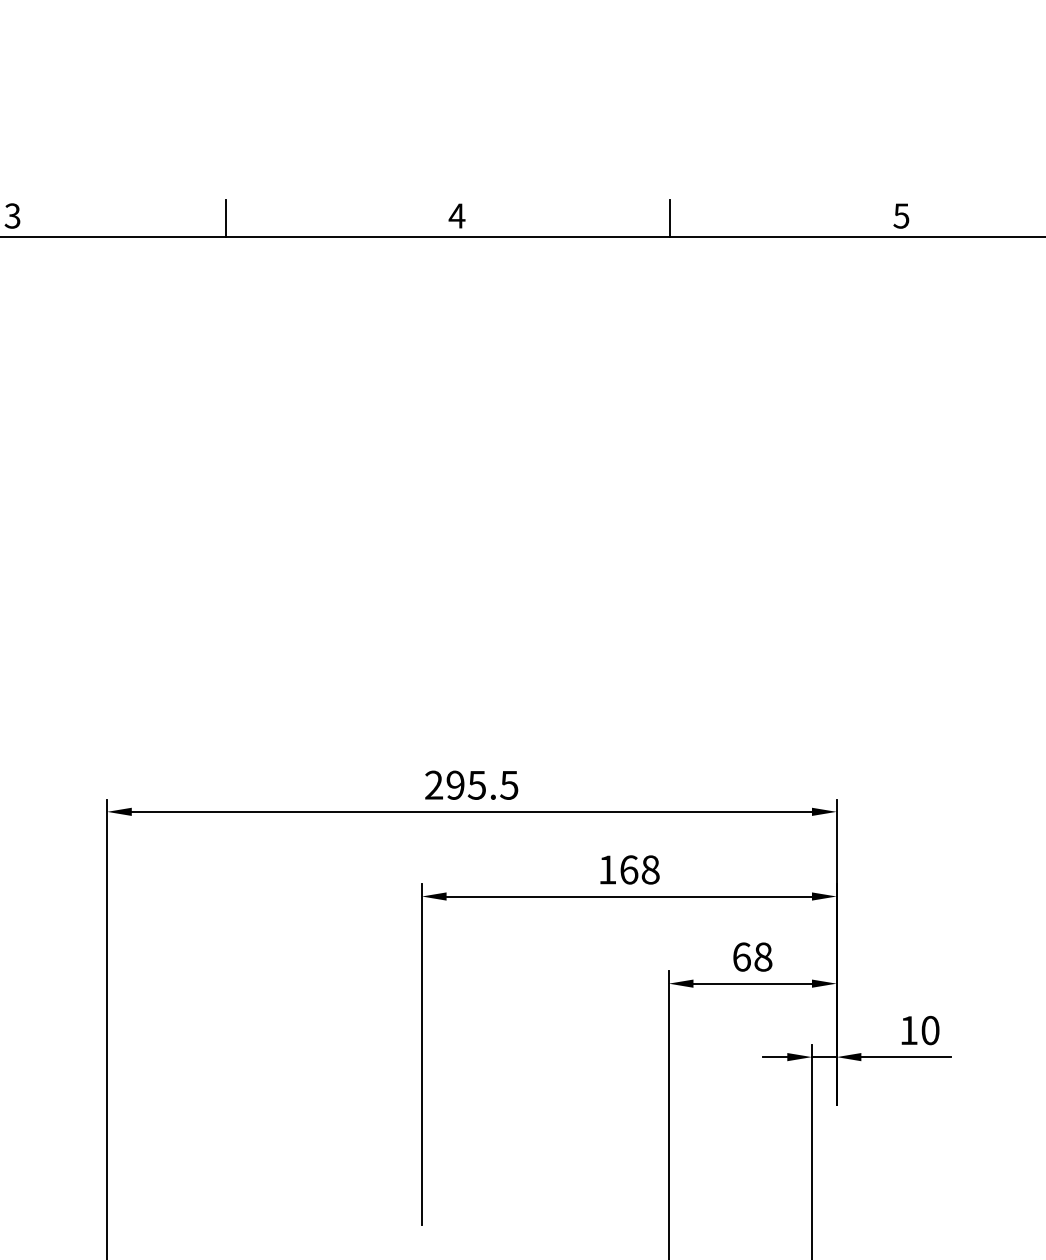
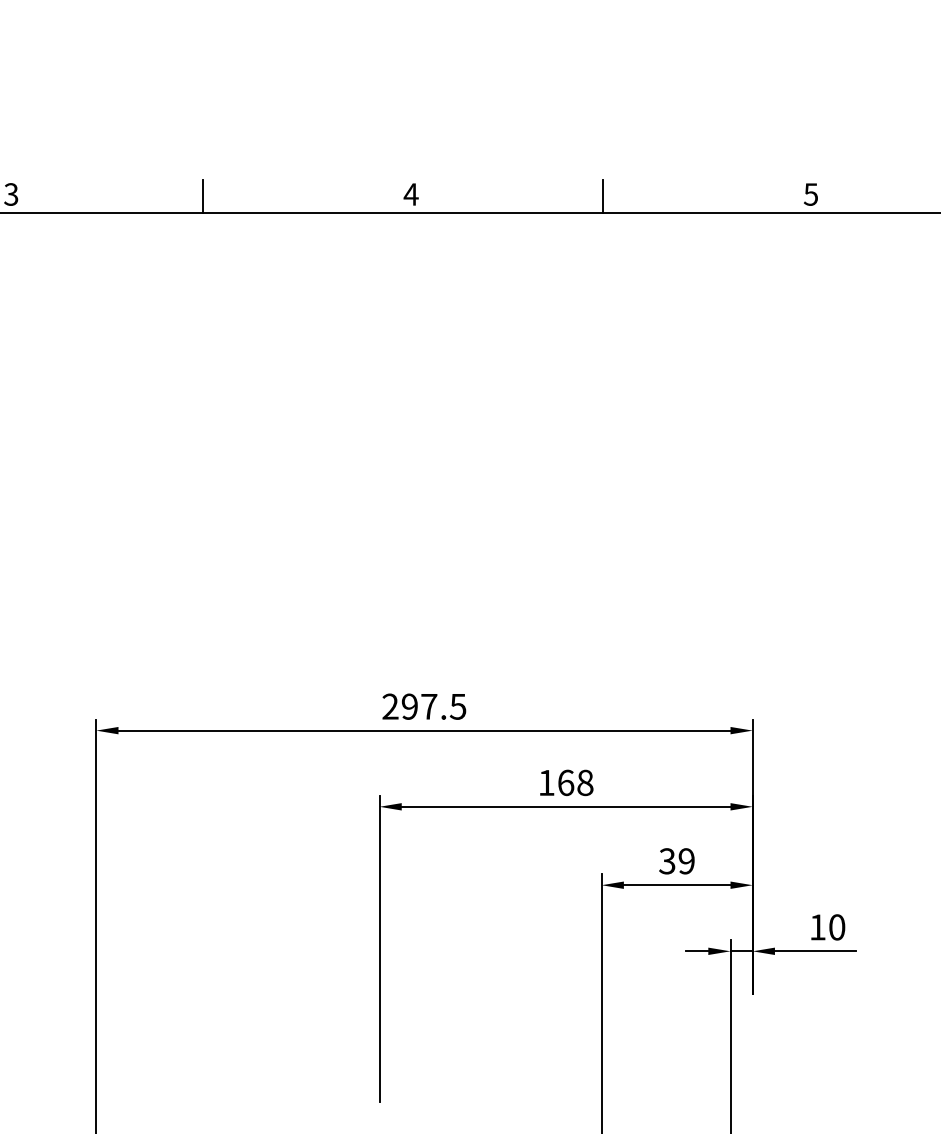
text: (476, 785) -> (428, 706), 295.5 -> 297.5
text: (752, 956) -> (677, 860), 68 -> 39

